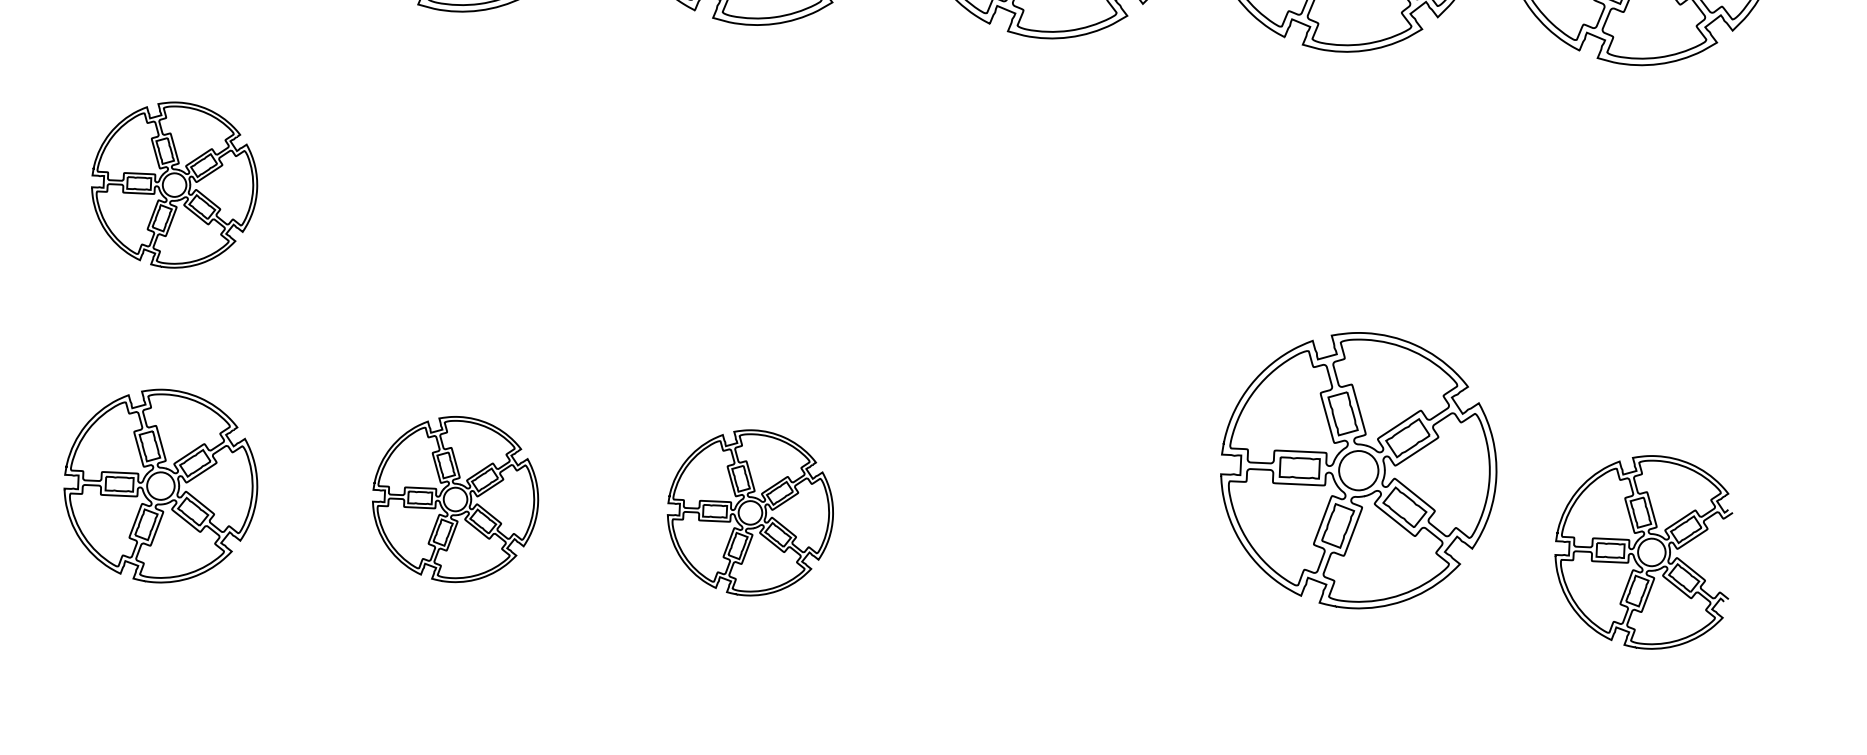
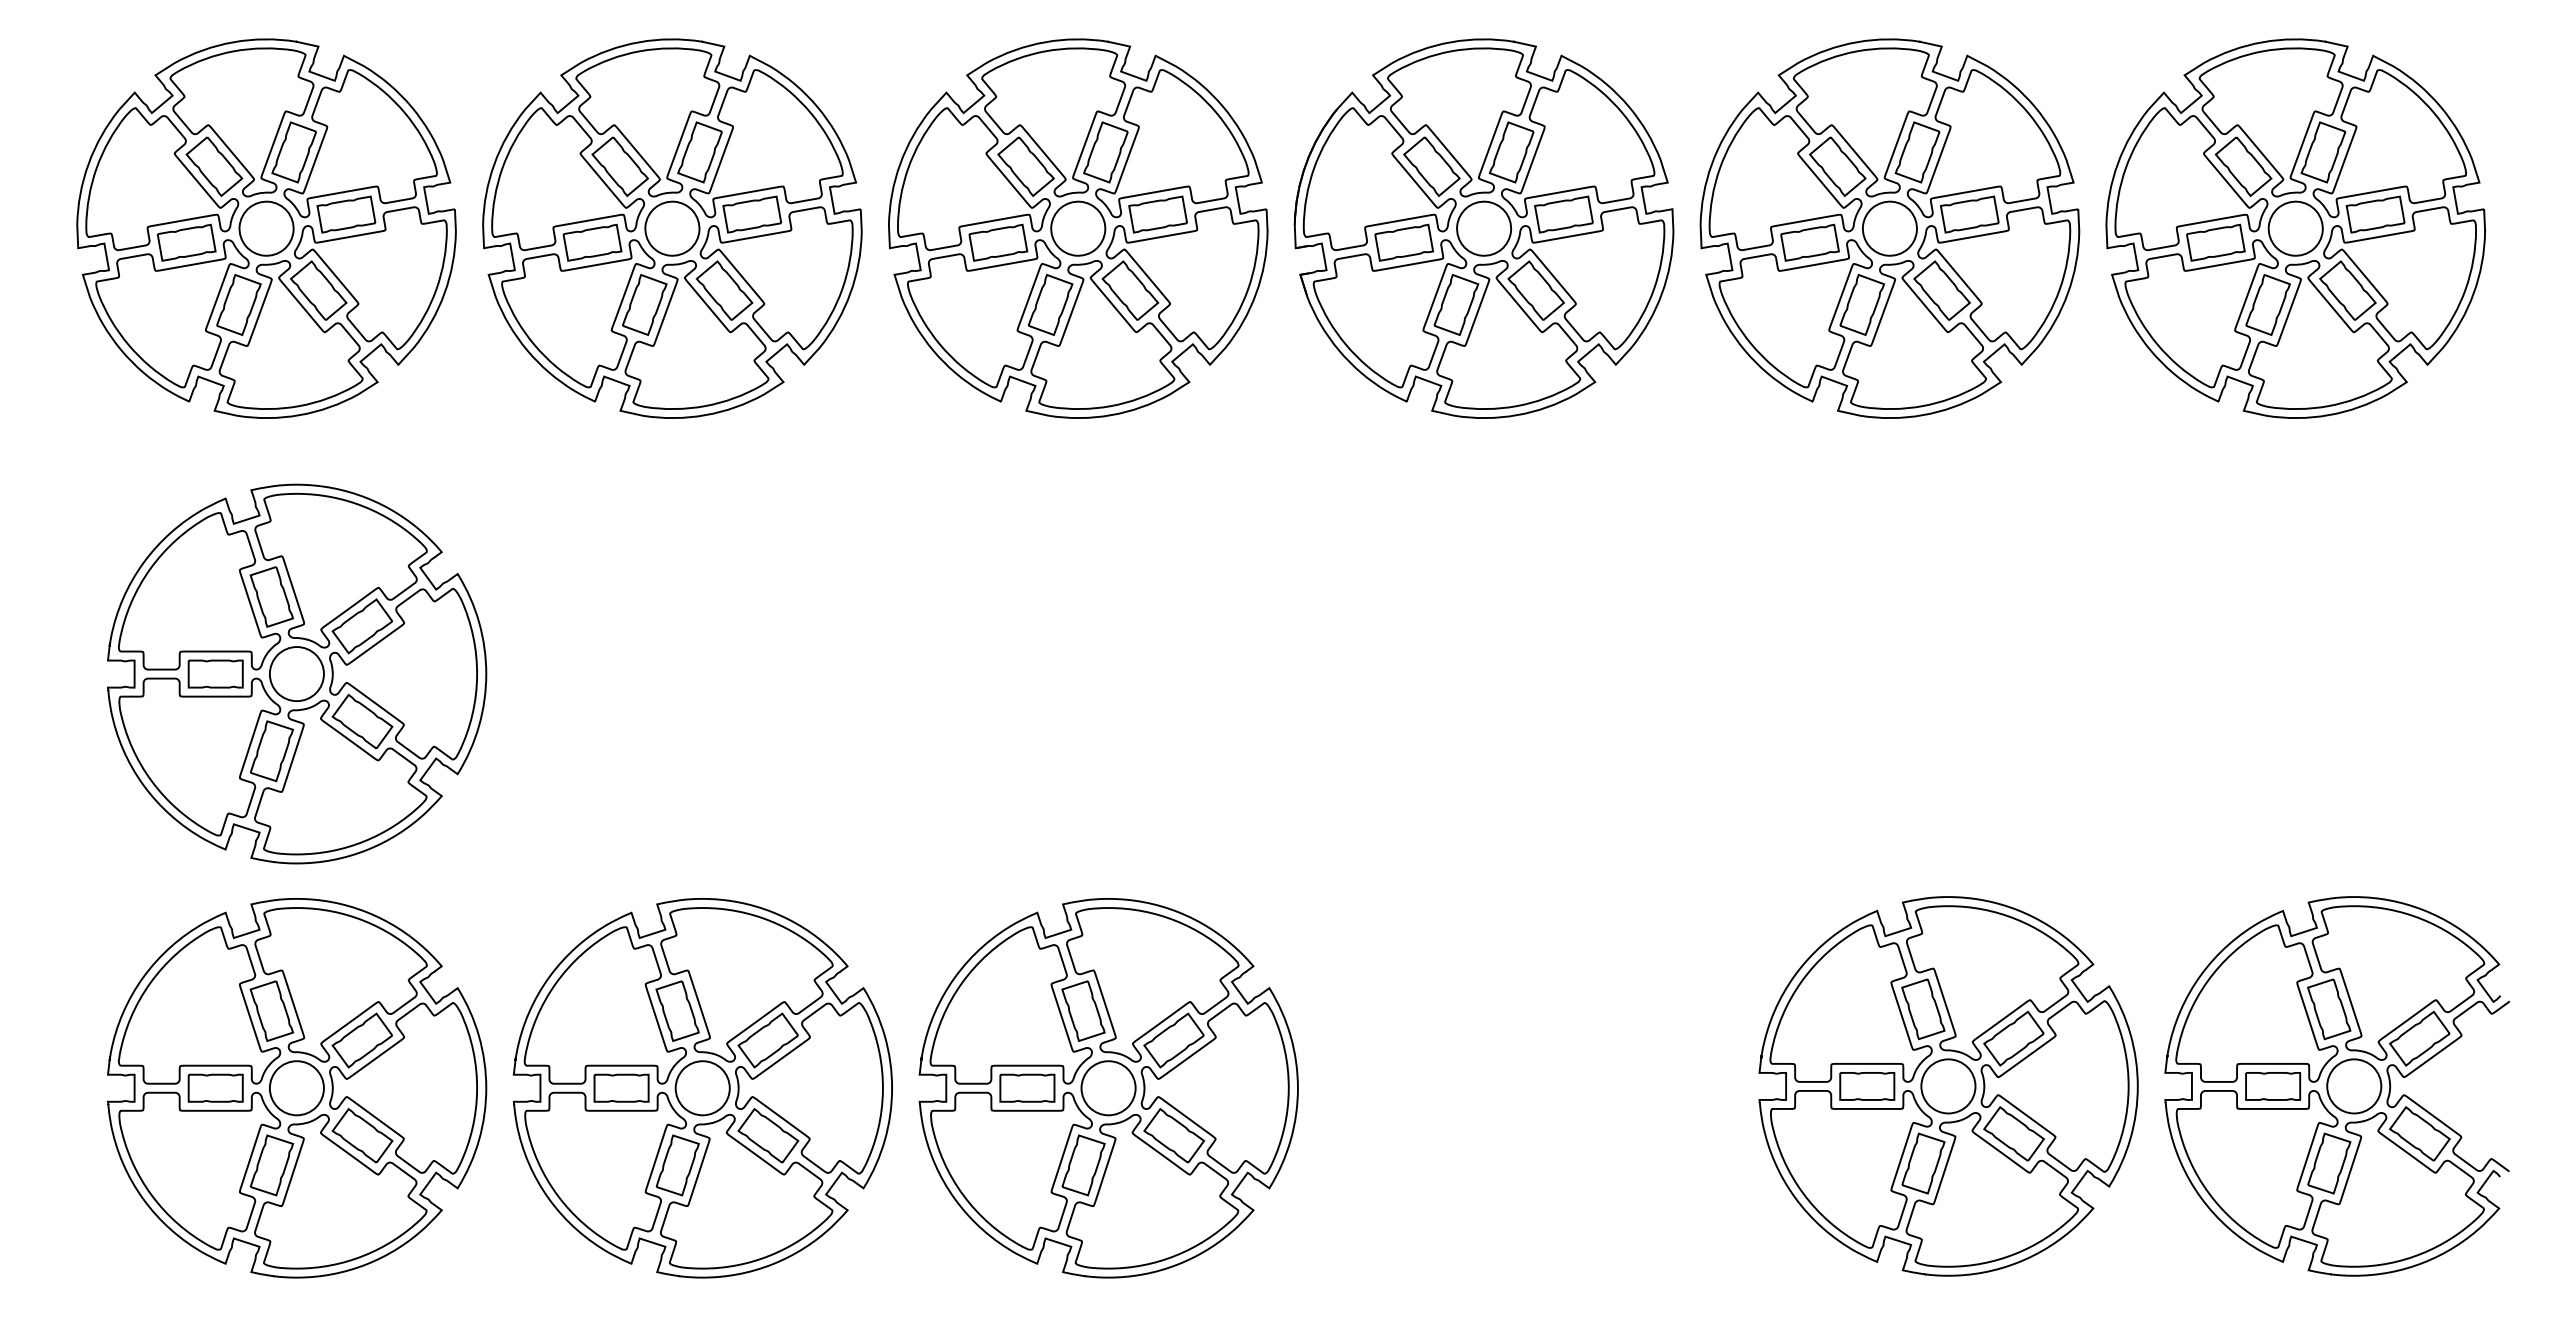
part: (174, 184) -> (297, 673), size x1.67
part: (1358, 470) -> (1948, 1086), moved
part: (161, 486) -> (297, 1088), size x1.43
part: (455, 499) -> (702, 1088), size x1.67
part: (750, 513) -> (1108, 1088), size x1.67
part: (1642, 552) -> (2336, 1086), size x1.43

